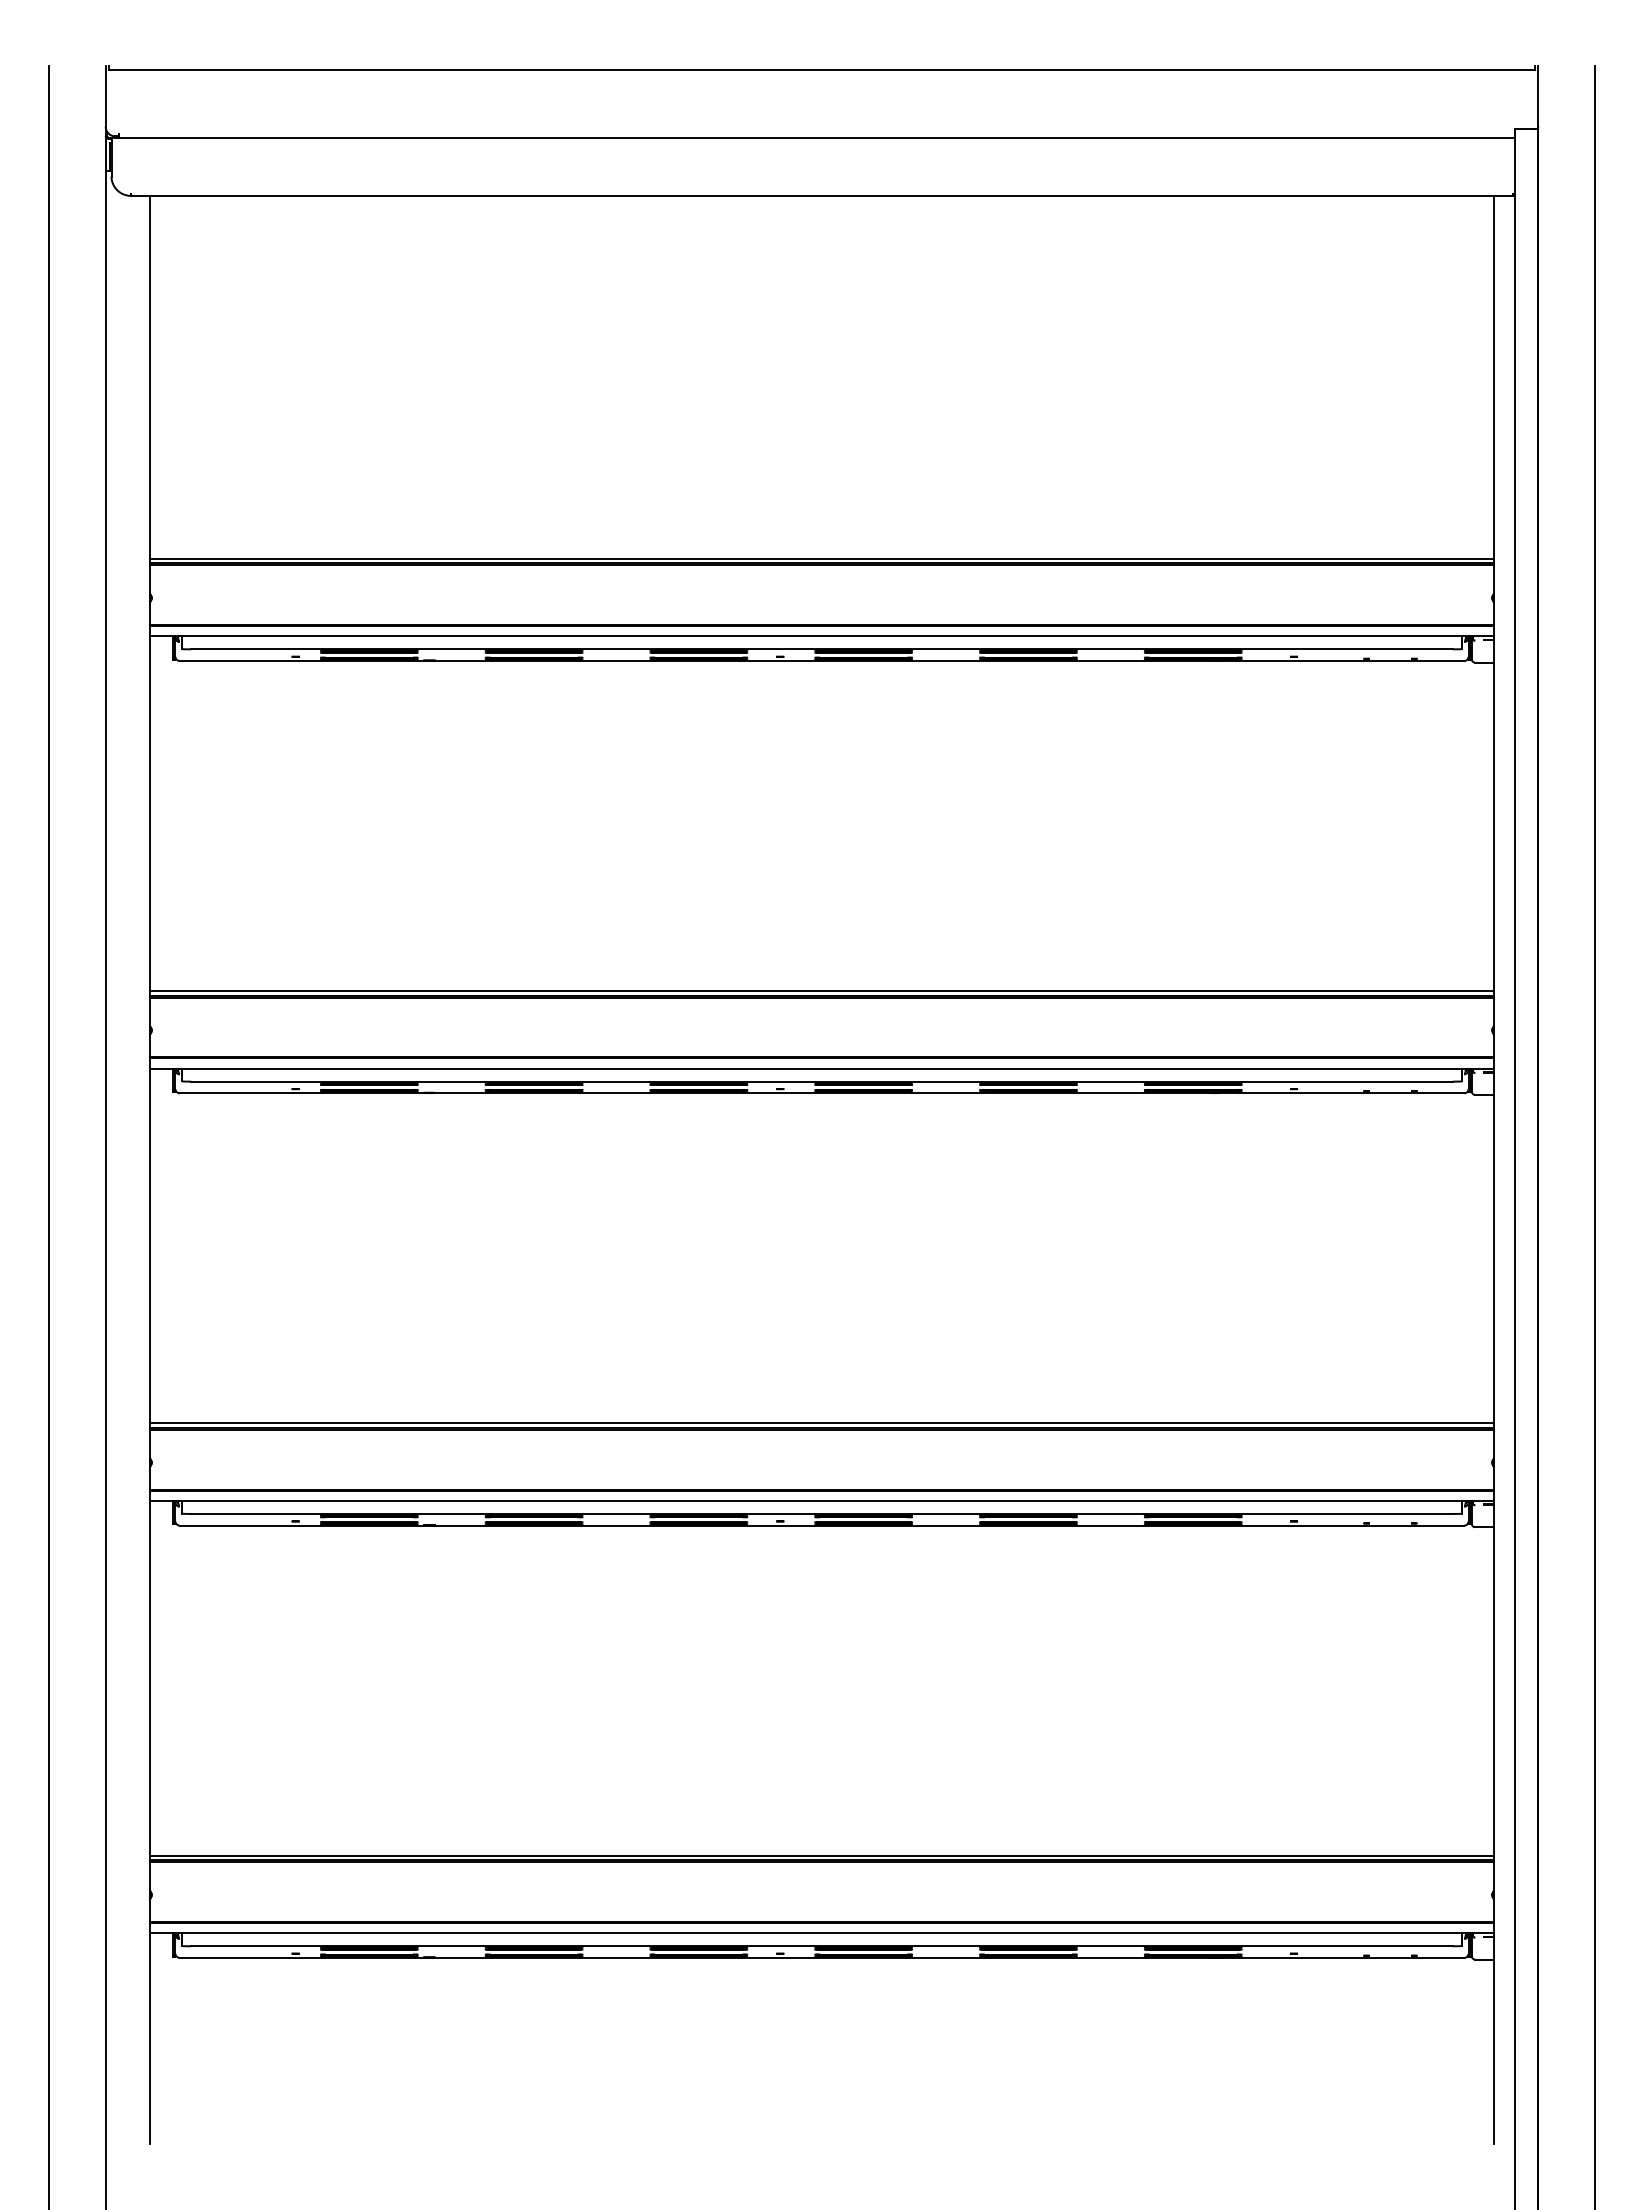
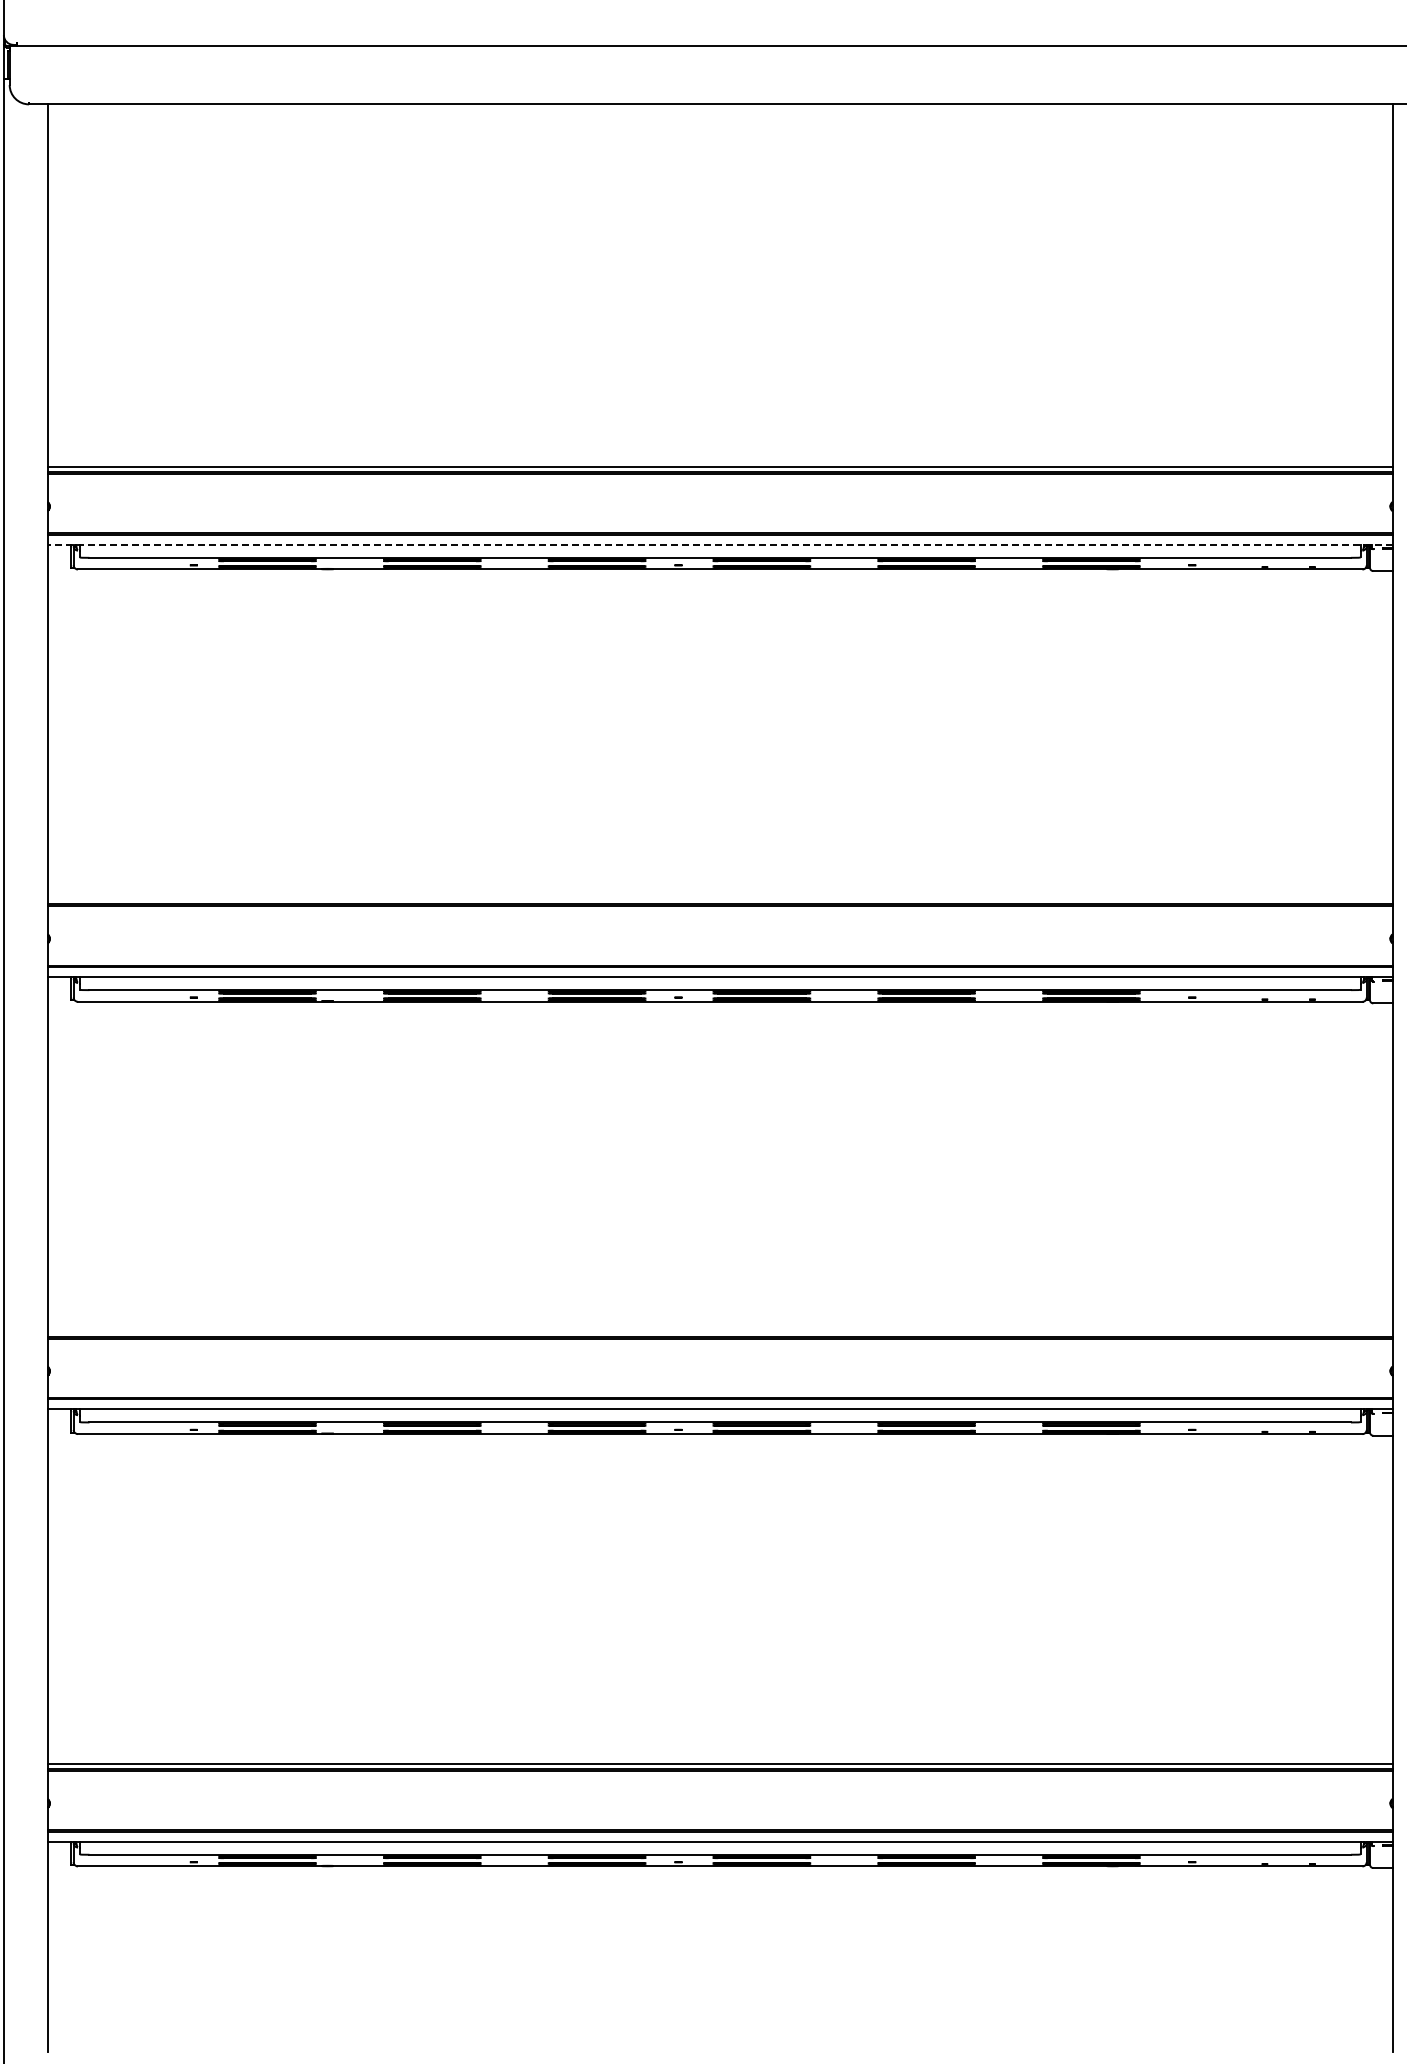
line: (821, 636) -> (719, 545), solid -> dashed
line: (821, 991) -> (719, 900), removed
line: (821, 1423) -> (719, 1332), removed

